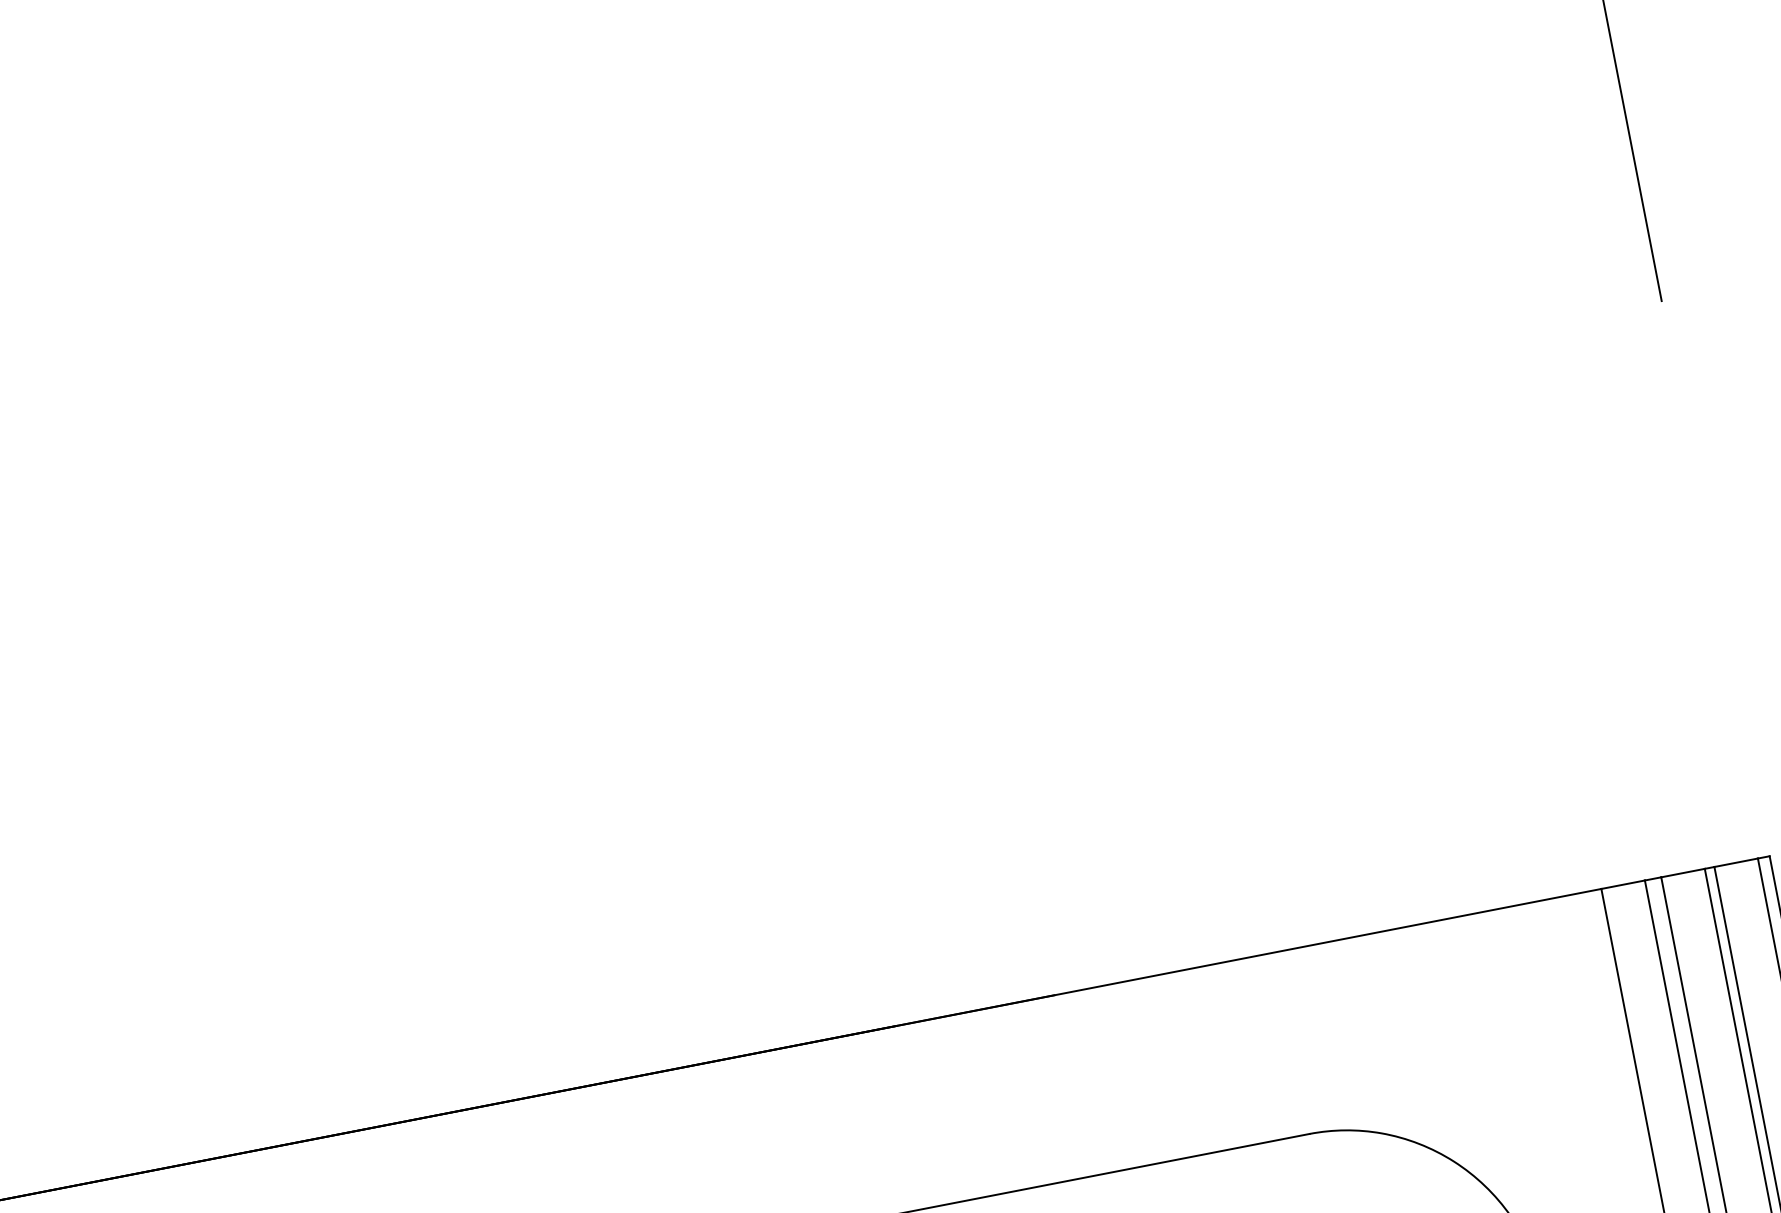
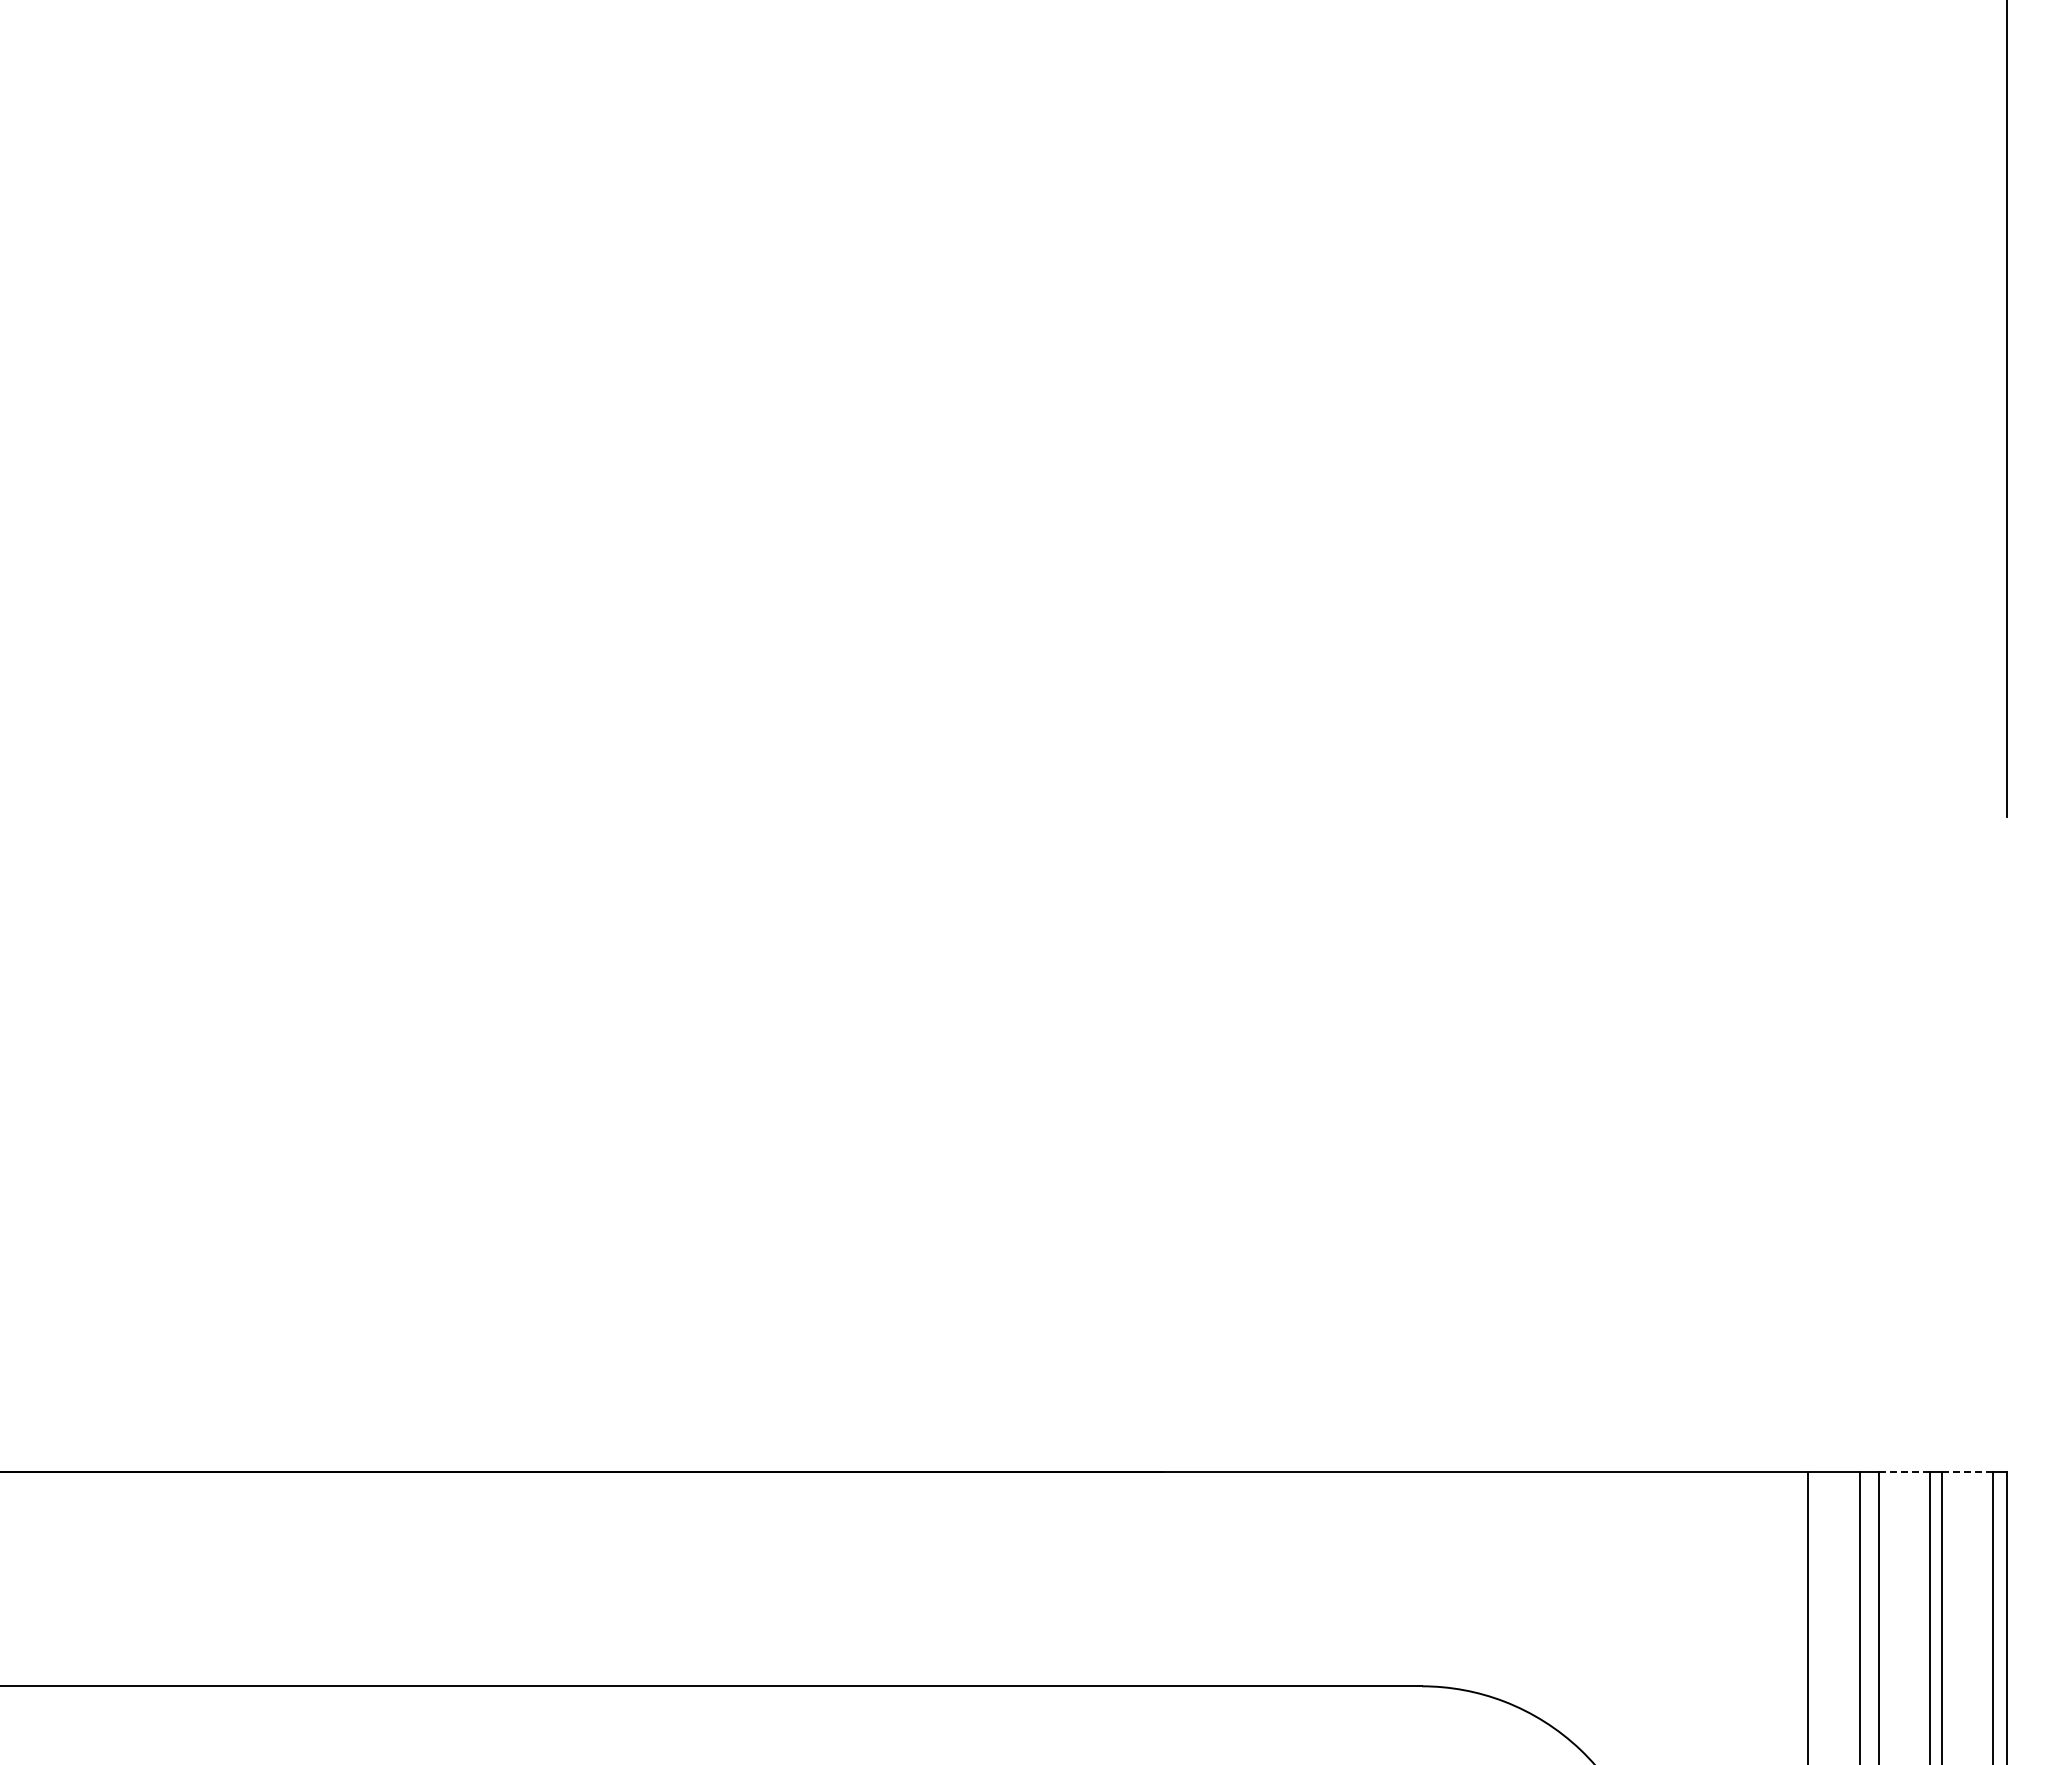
line: (1736, 863) -> (1967, 1472), solid -> dashed
line: (1682, 873) -> (1904, 1472), solid -> dashed

